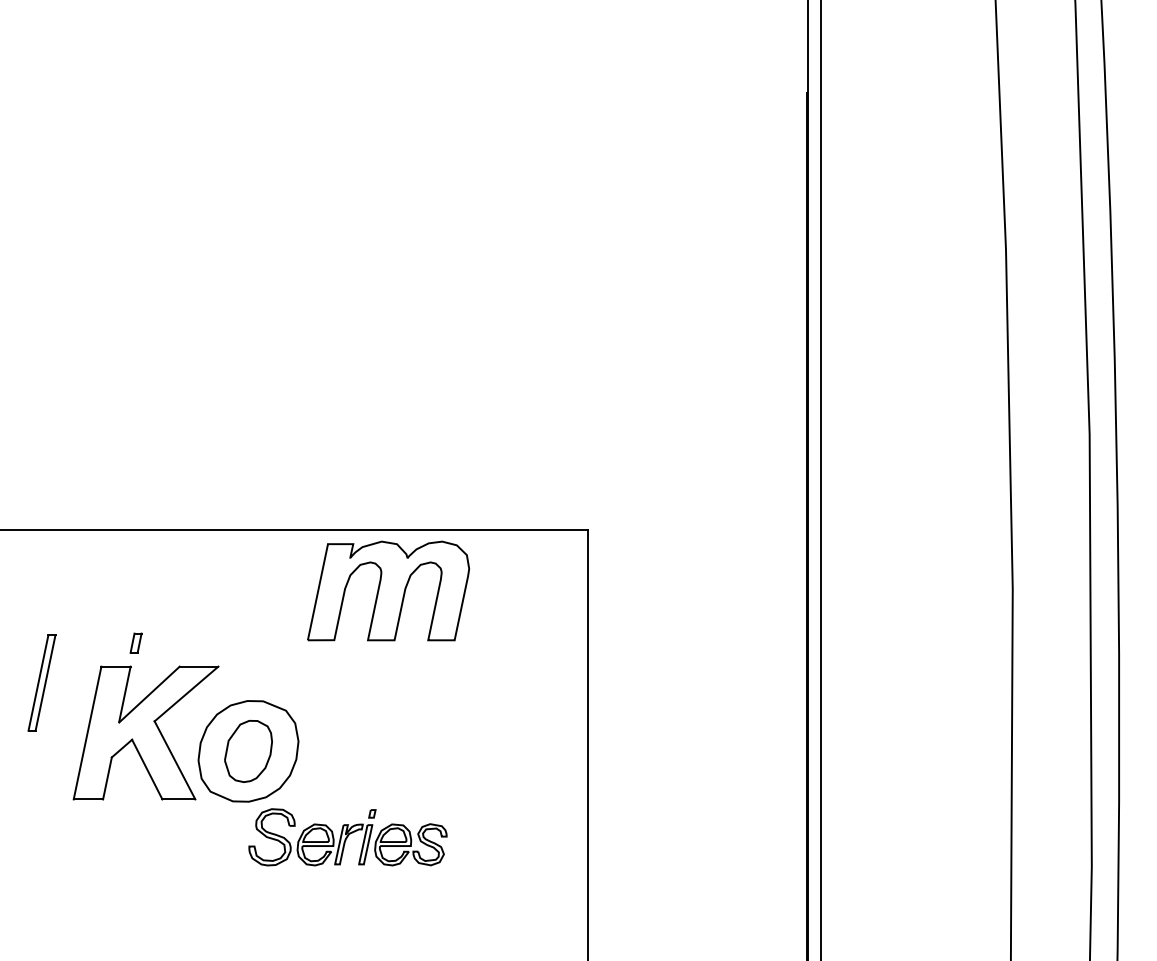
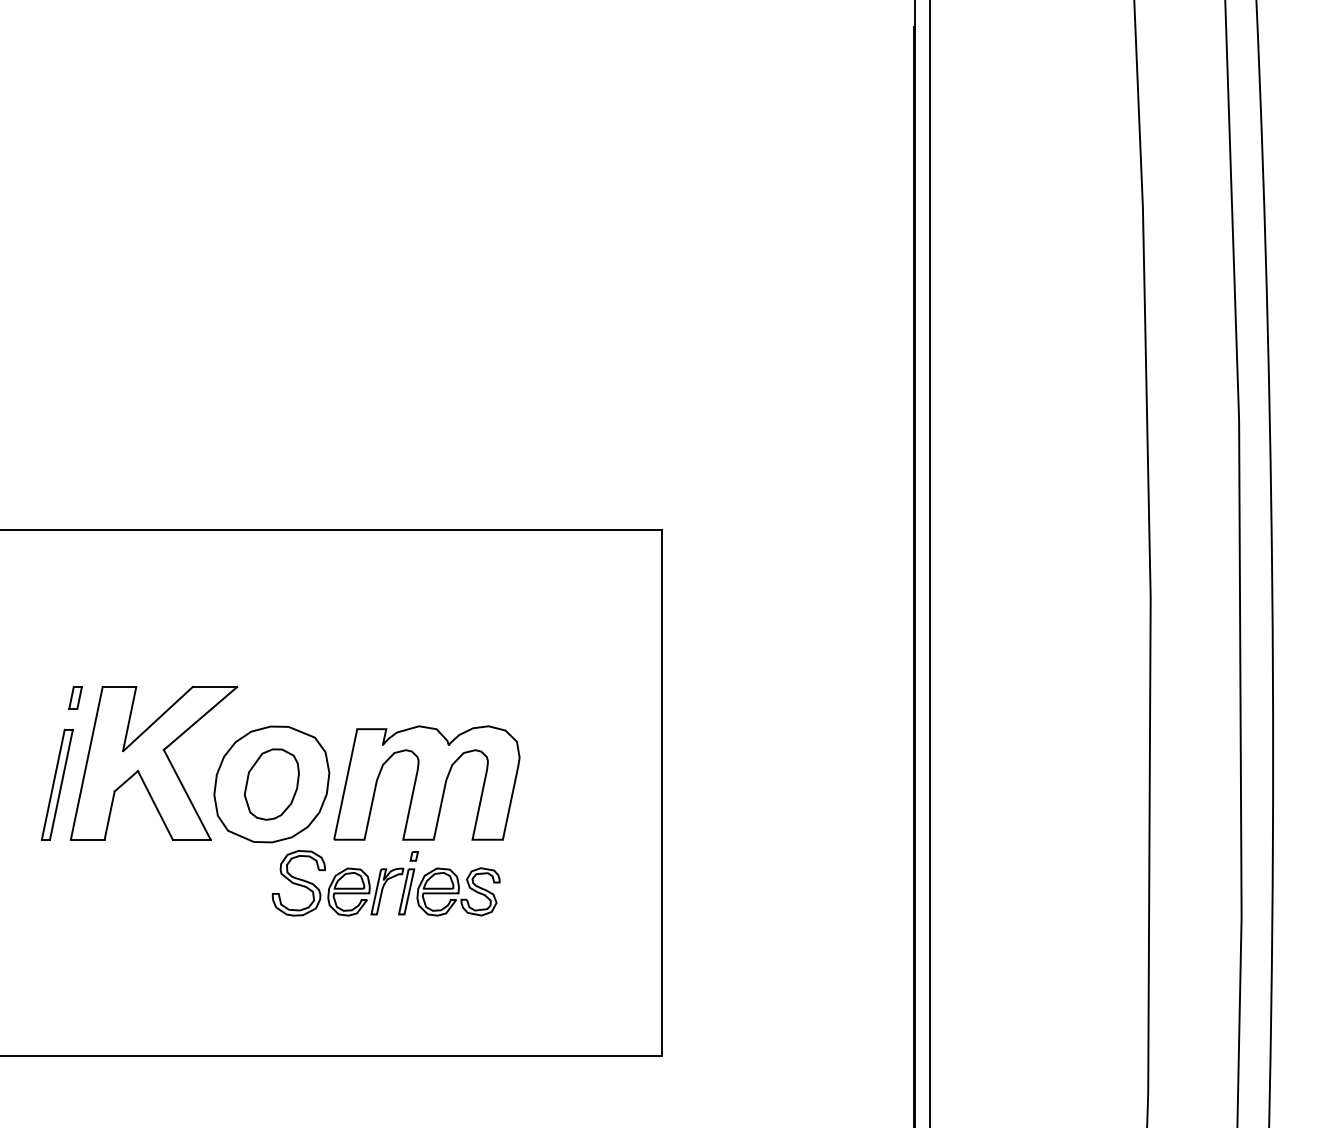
part: (388, 590) -> (426, 782), moved
part: (136, 642) -> (75, 697), moved
part: (42, 682) -> (57, 784), moved

